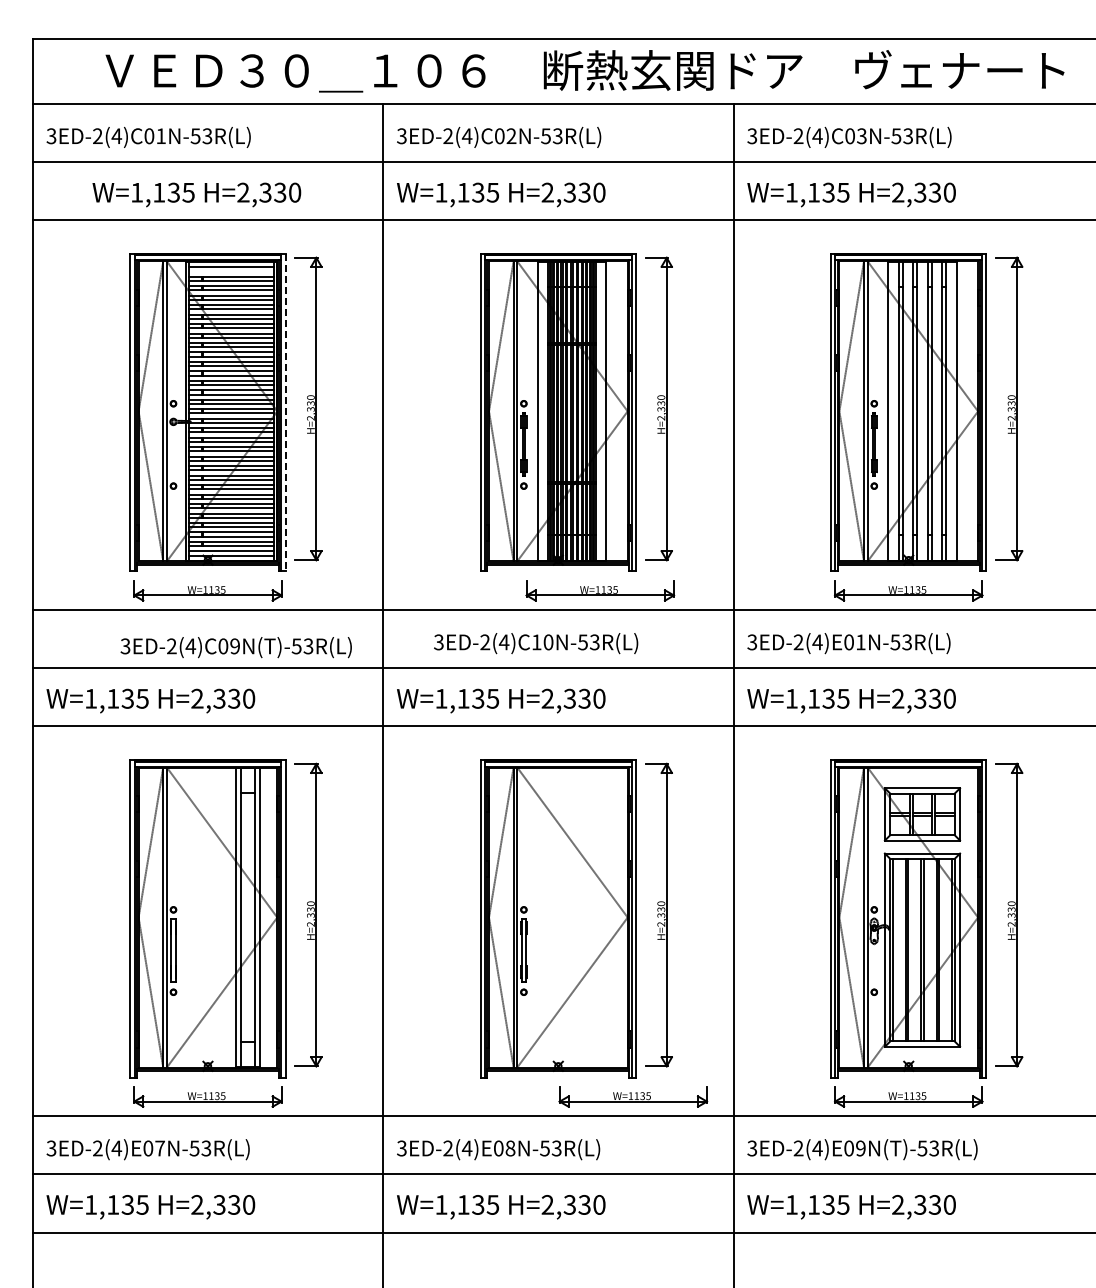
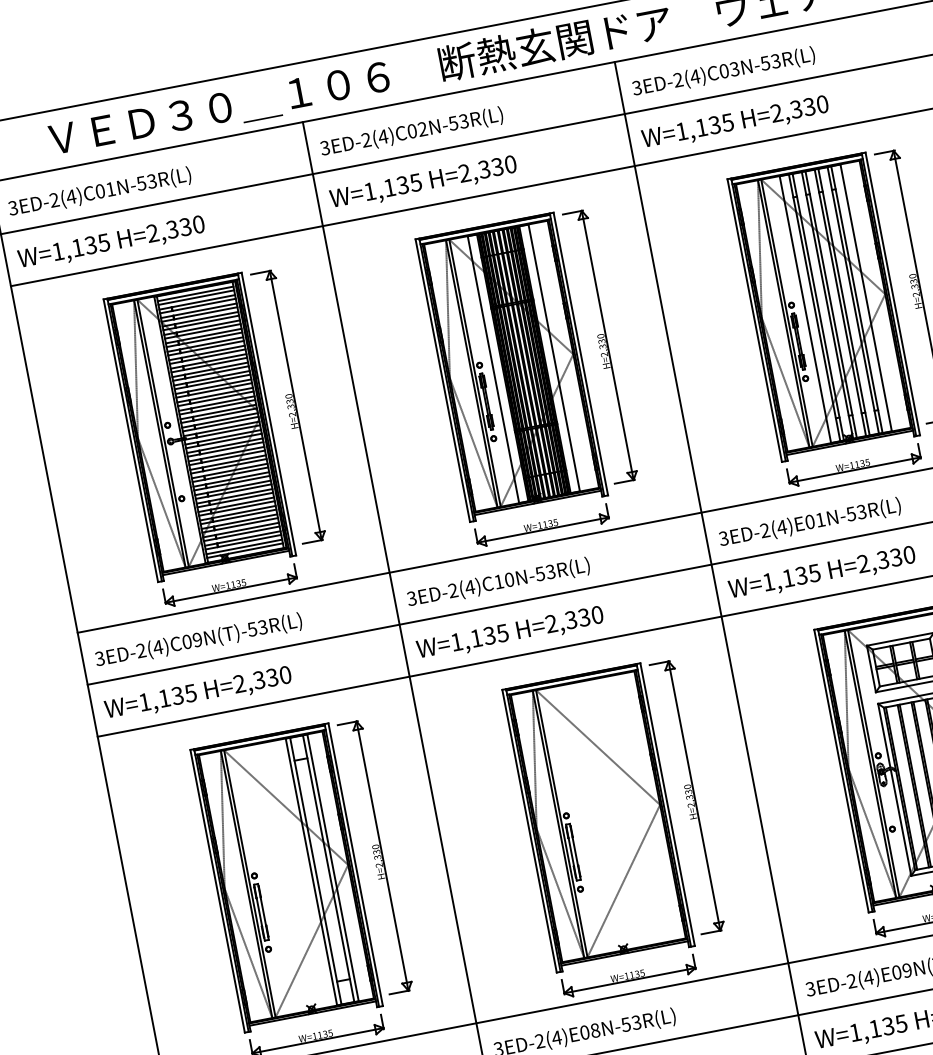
text: (196, 194) -> (111, 243), moved
line: (230, 271) -> (195, 297), added
line: (285, 412) -> (268, 413), dashed -> solid
part: (600, 590) -> (542, 525), moved
text: (536, 643) -> (498, 582), moved
text: (235, 647) -> (198, 640), moved
part: (633, 1096) -> (629, 976), moved

